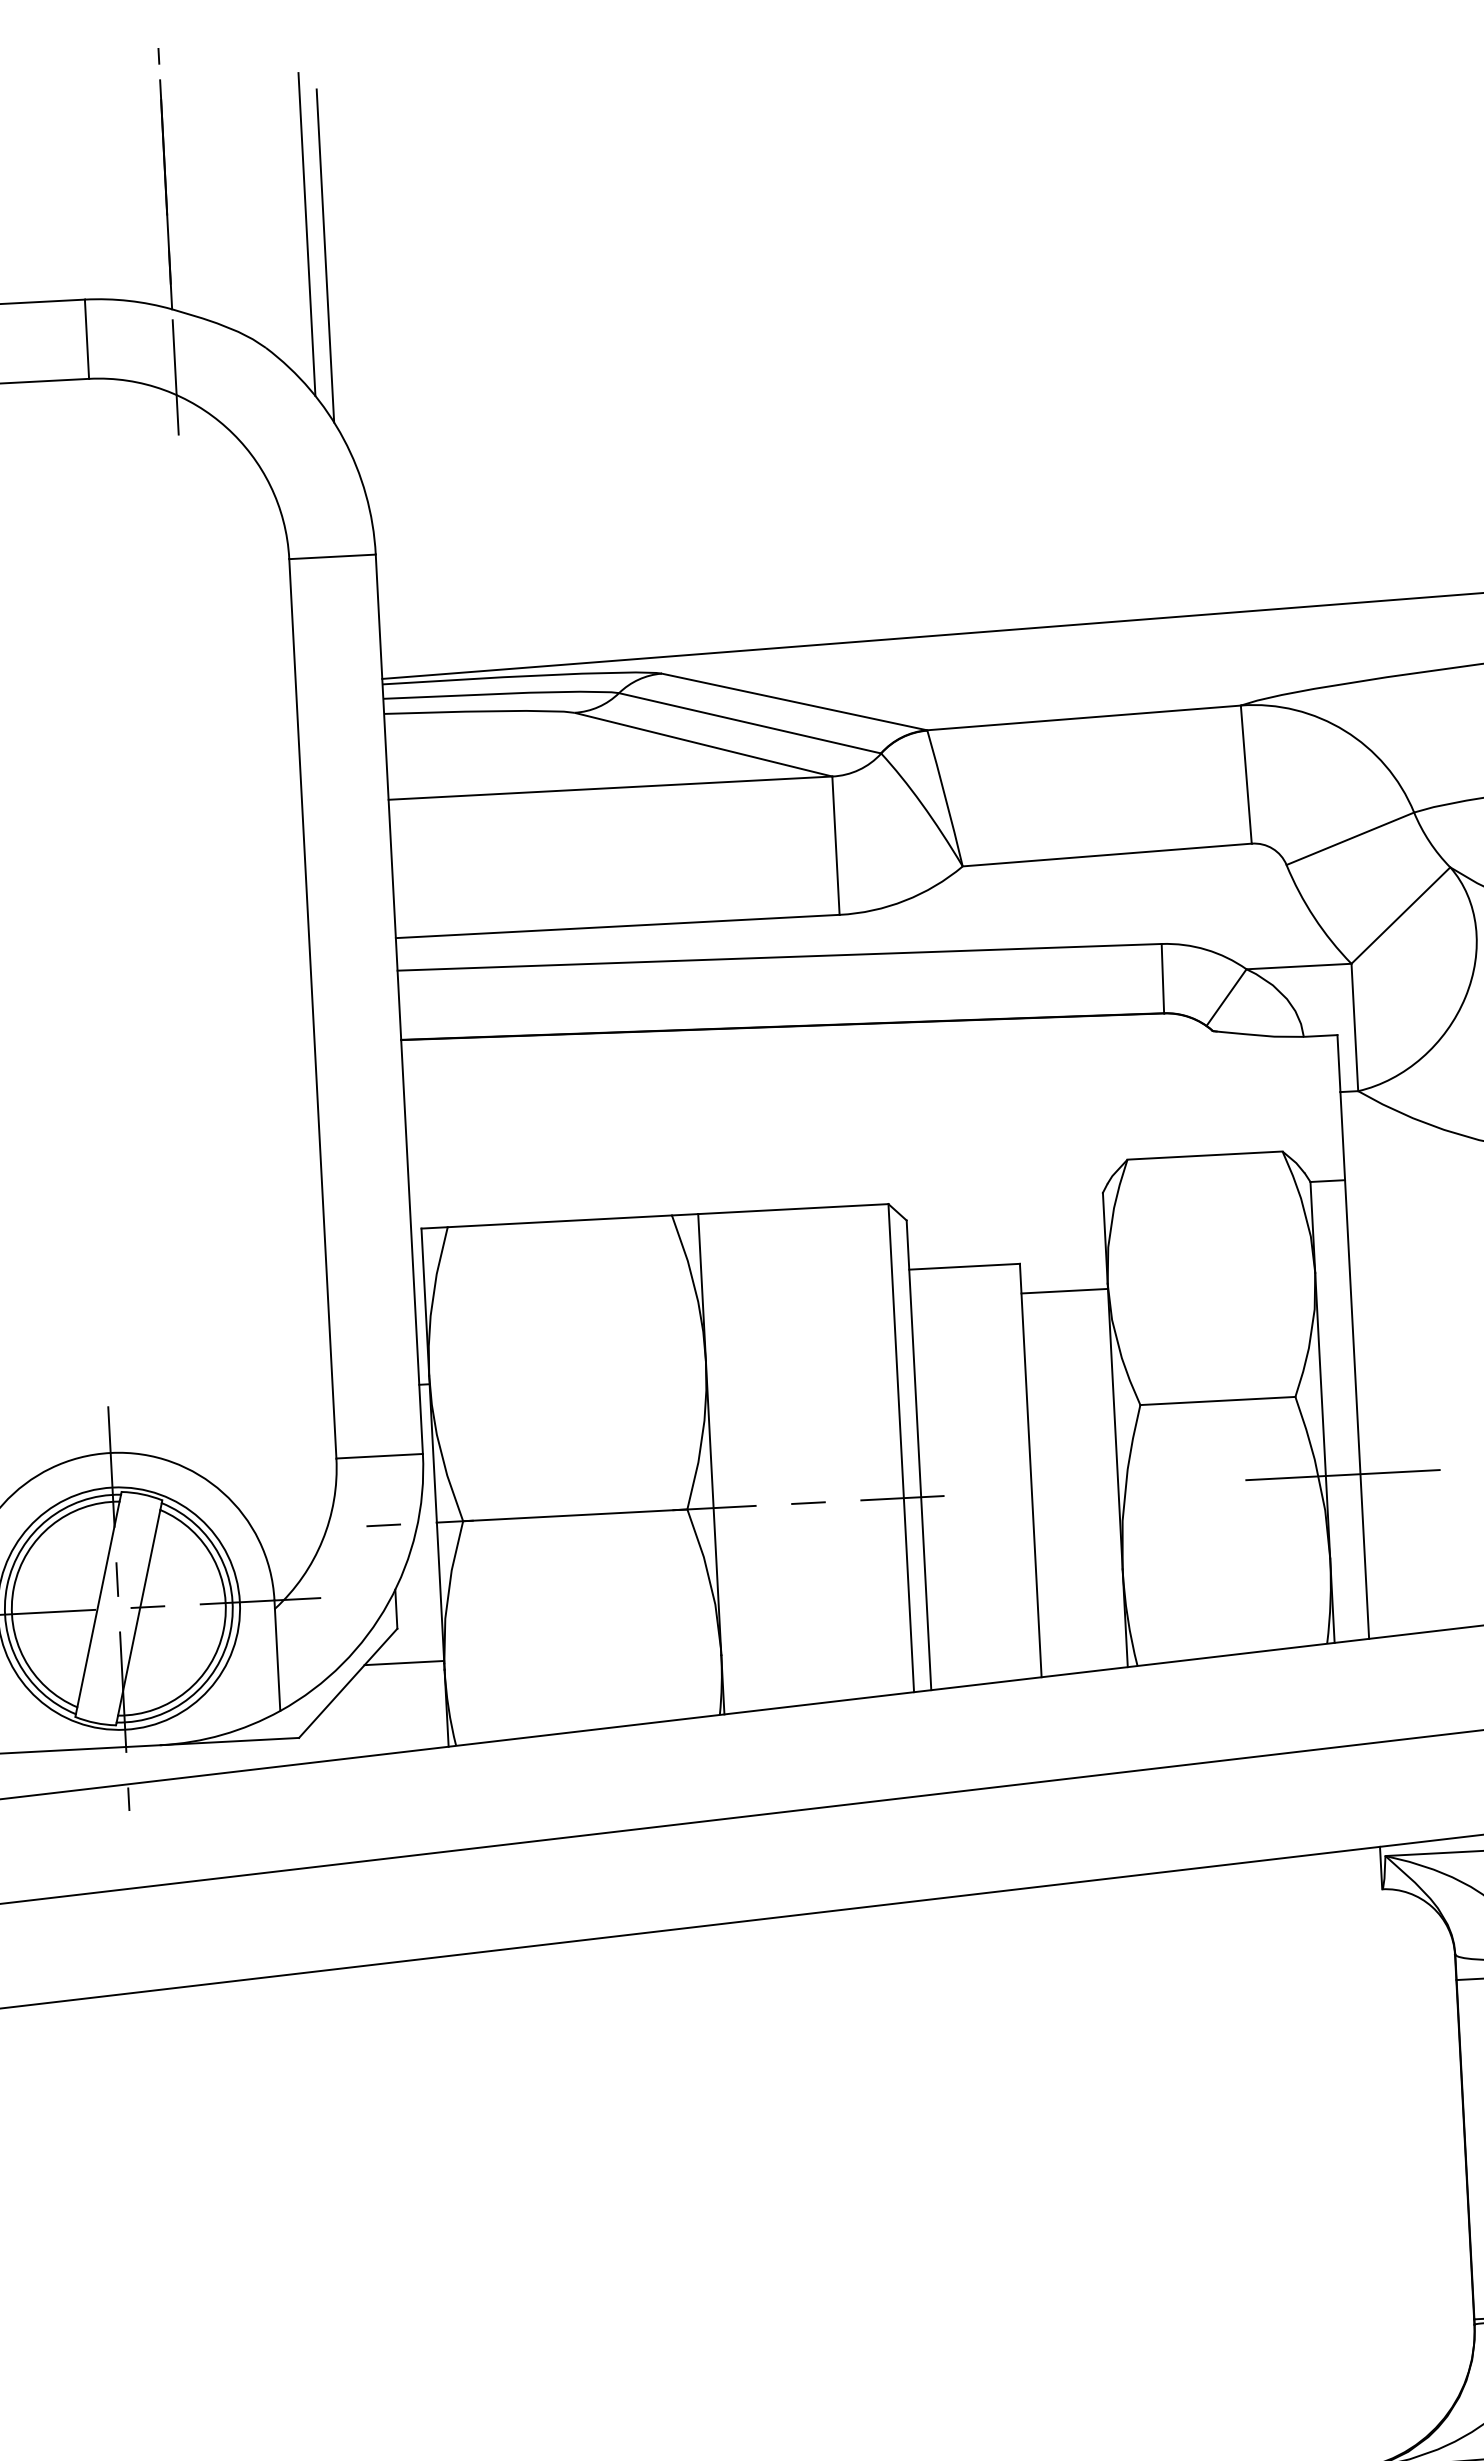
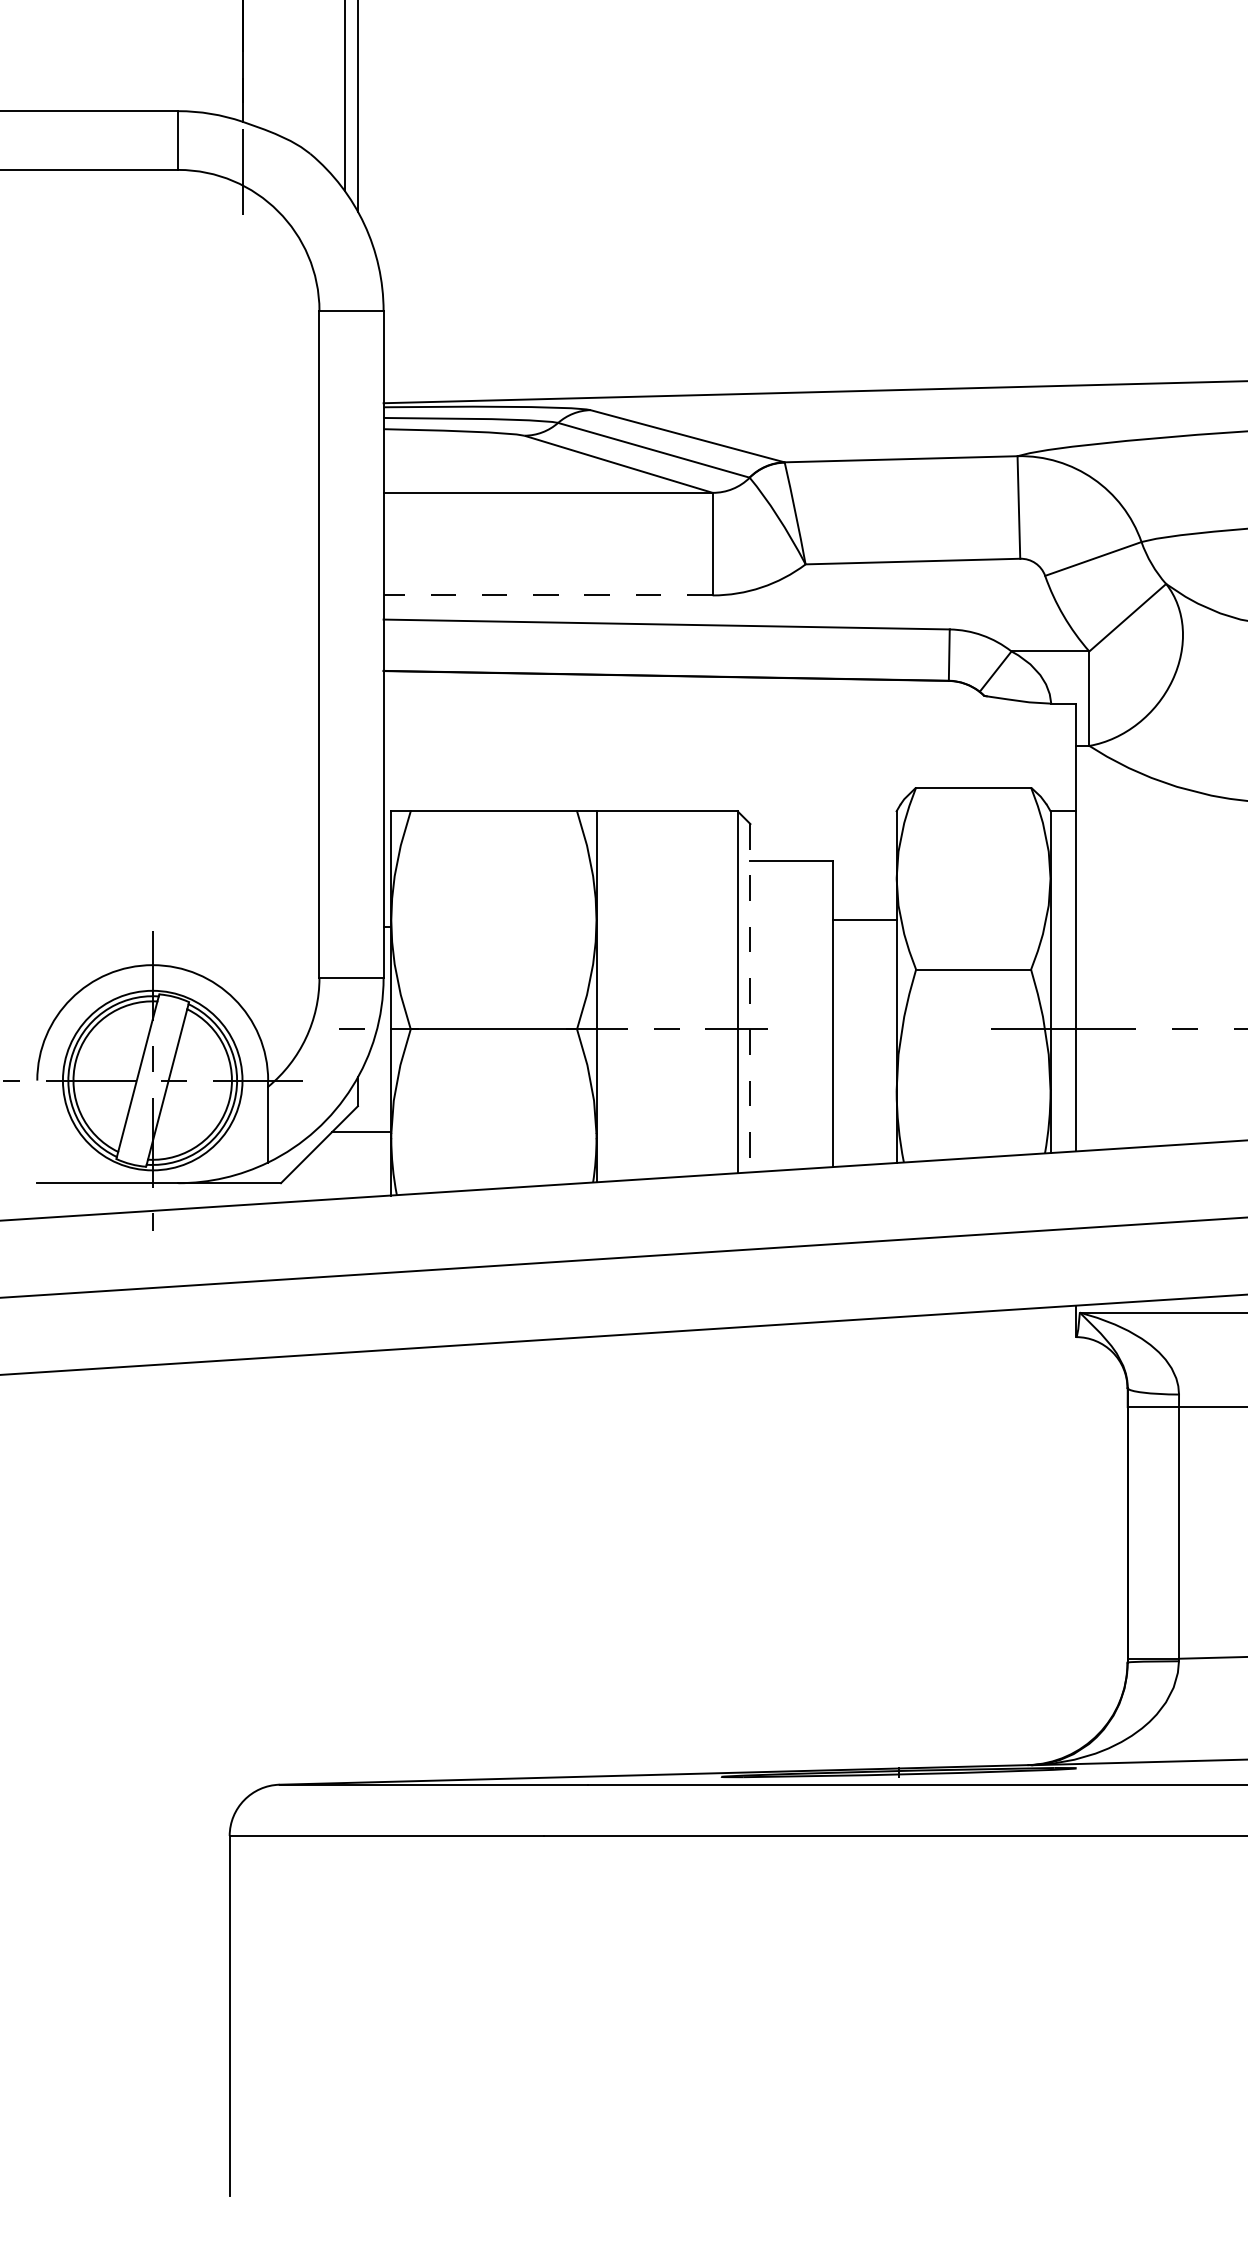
line: (618, 926) -> (548, 595), solid -> dashed
line: (1064, 1291) -> (864, 920), moved
line: (919, 1455) -> (750, 998), solid -> dashed

